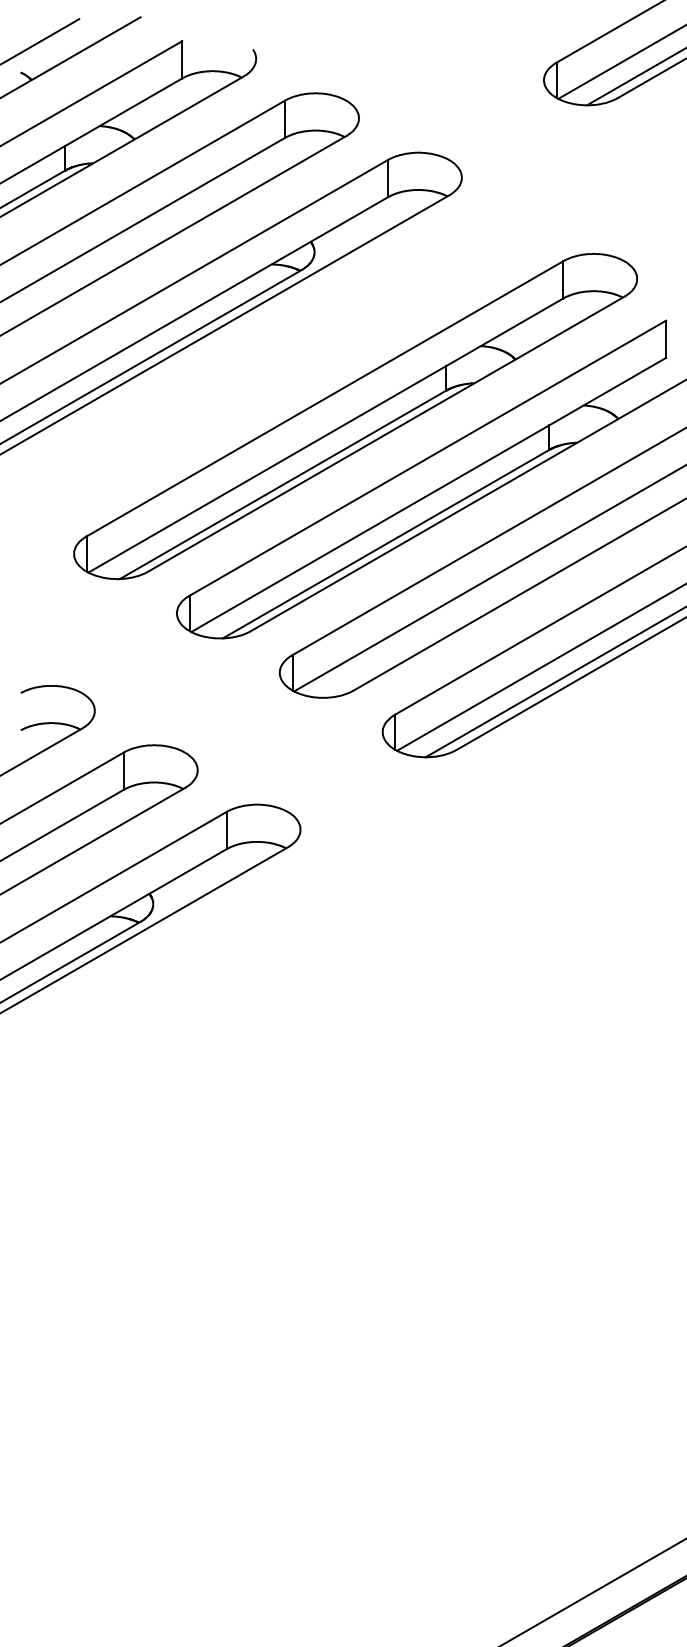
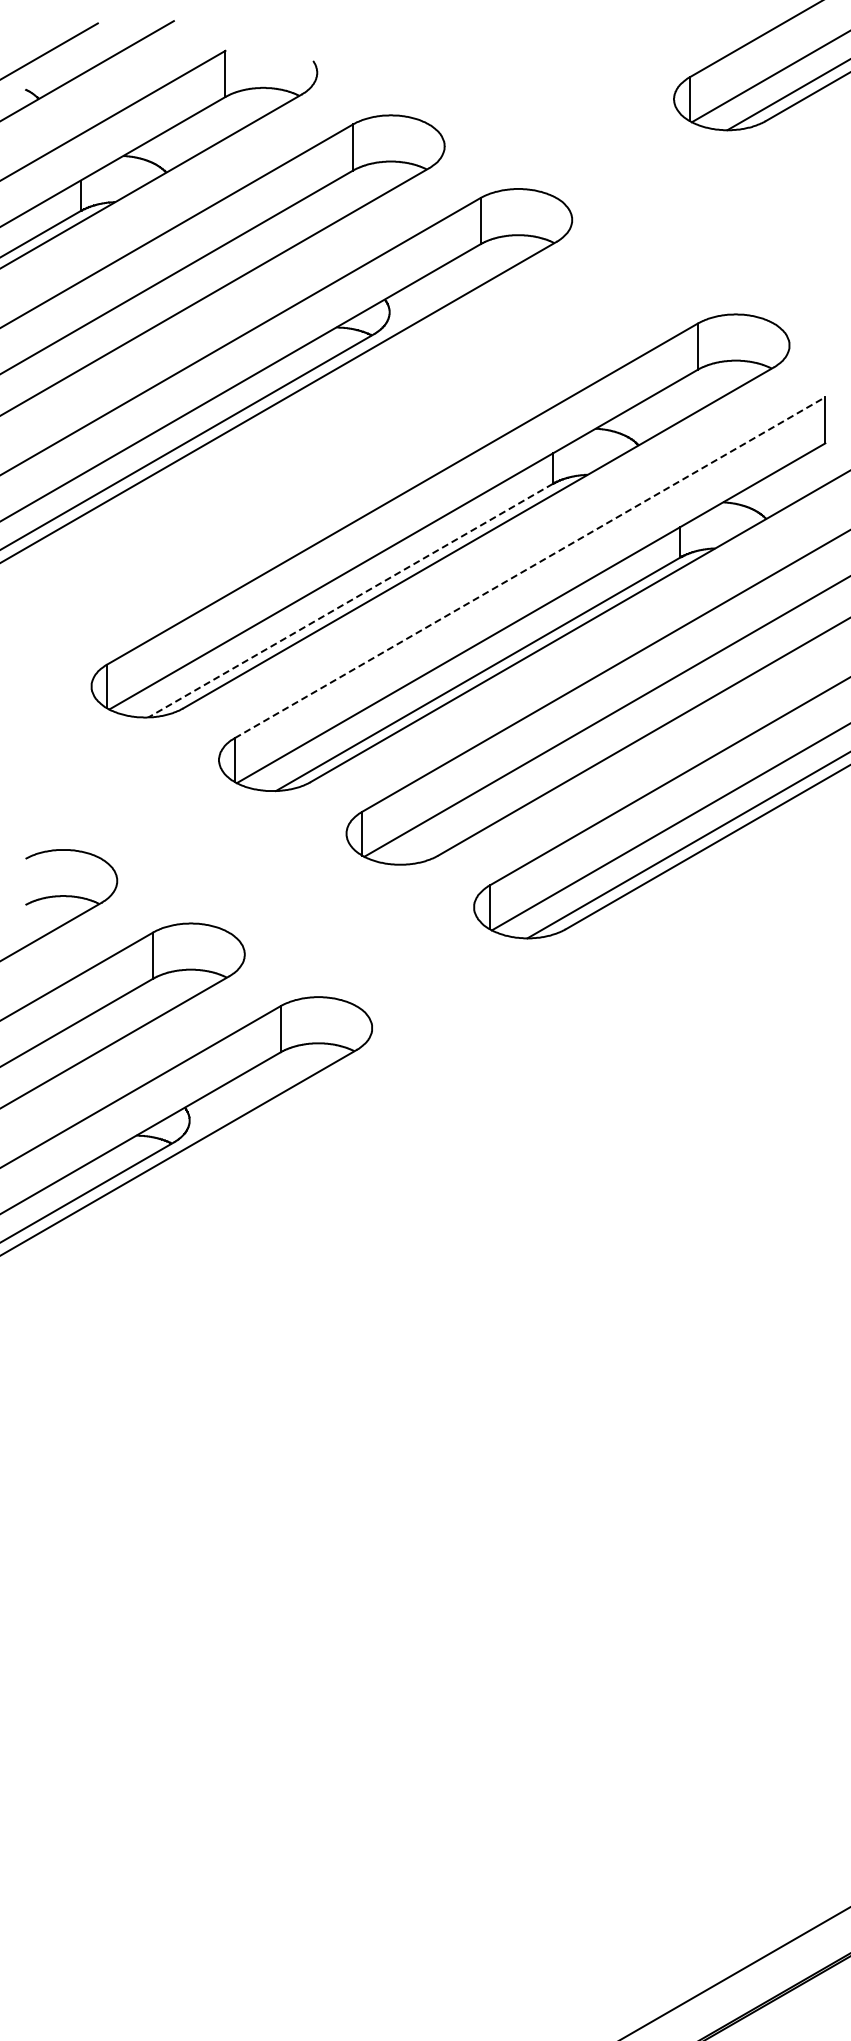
line: (428, 458) -> (530, 567), solid -> dashed
line: (282, 484) -> (350, 600), solid -> dashed

